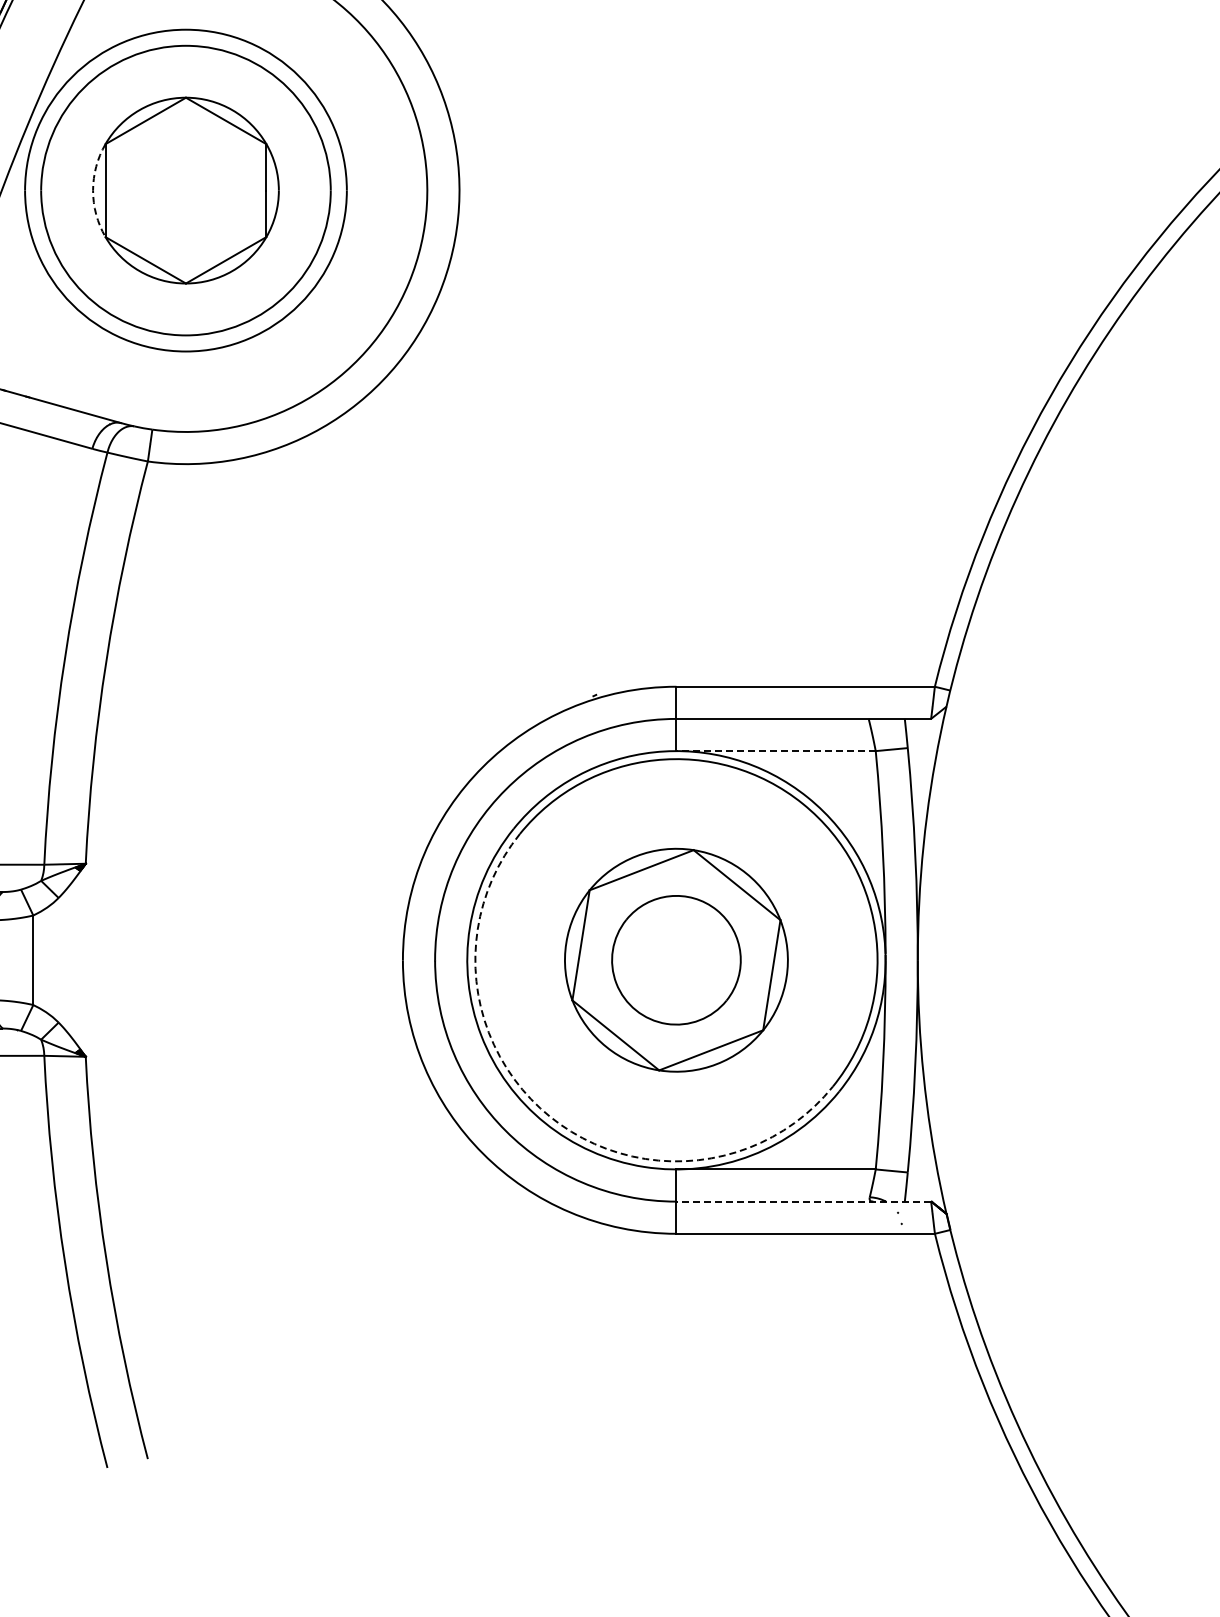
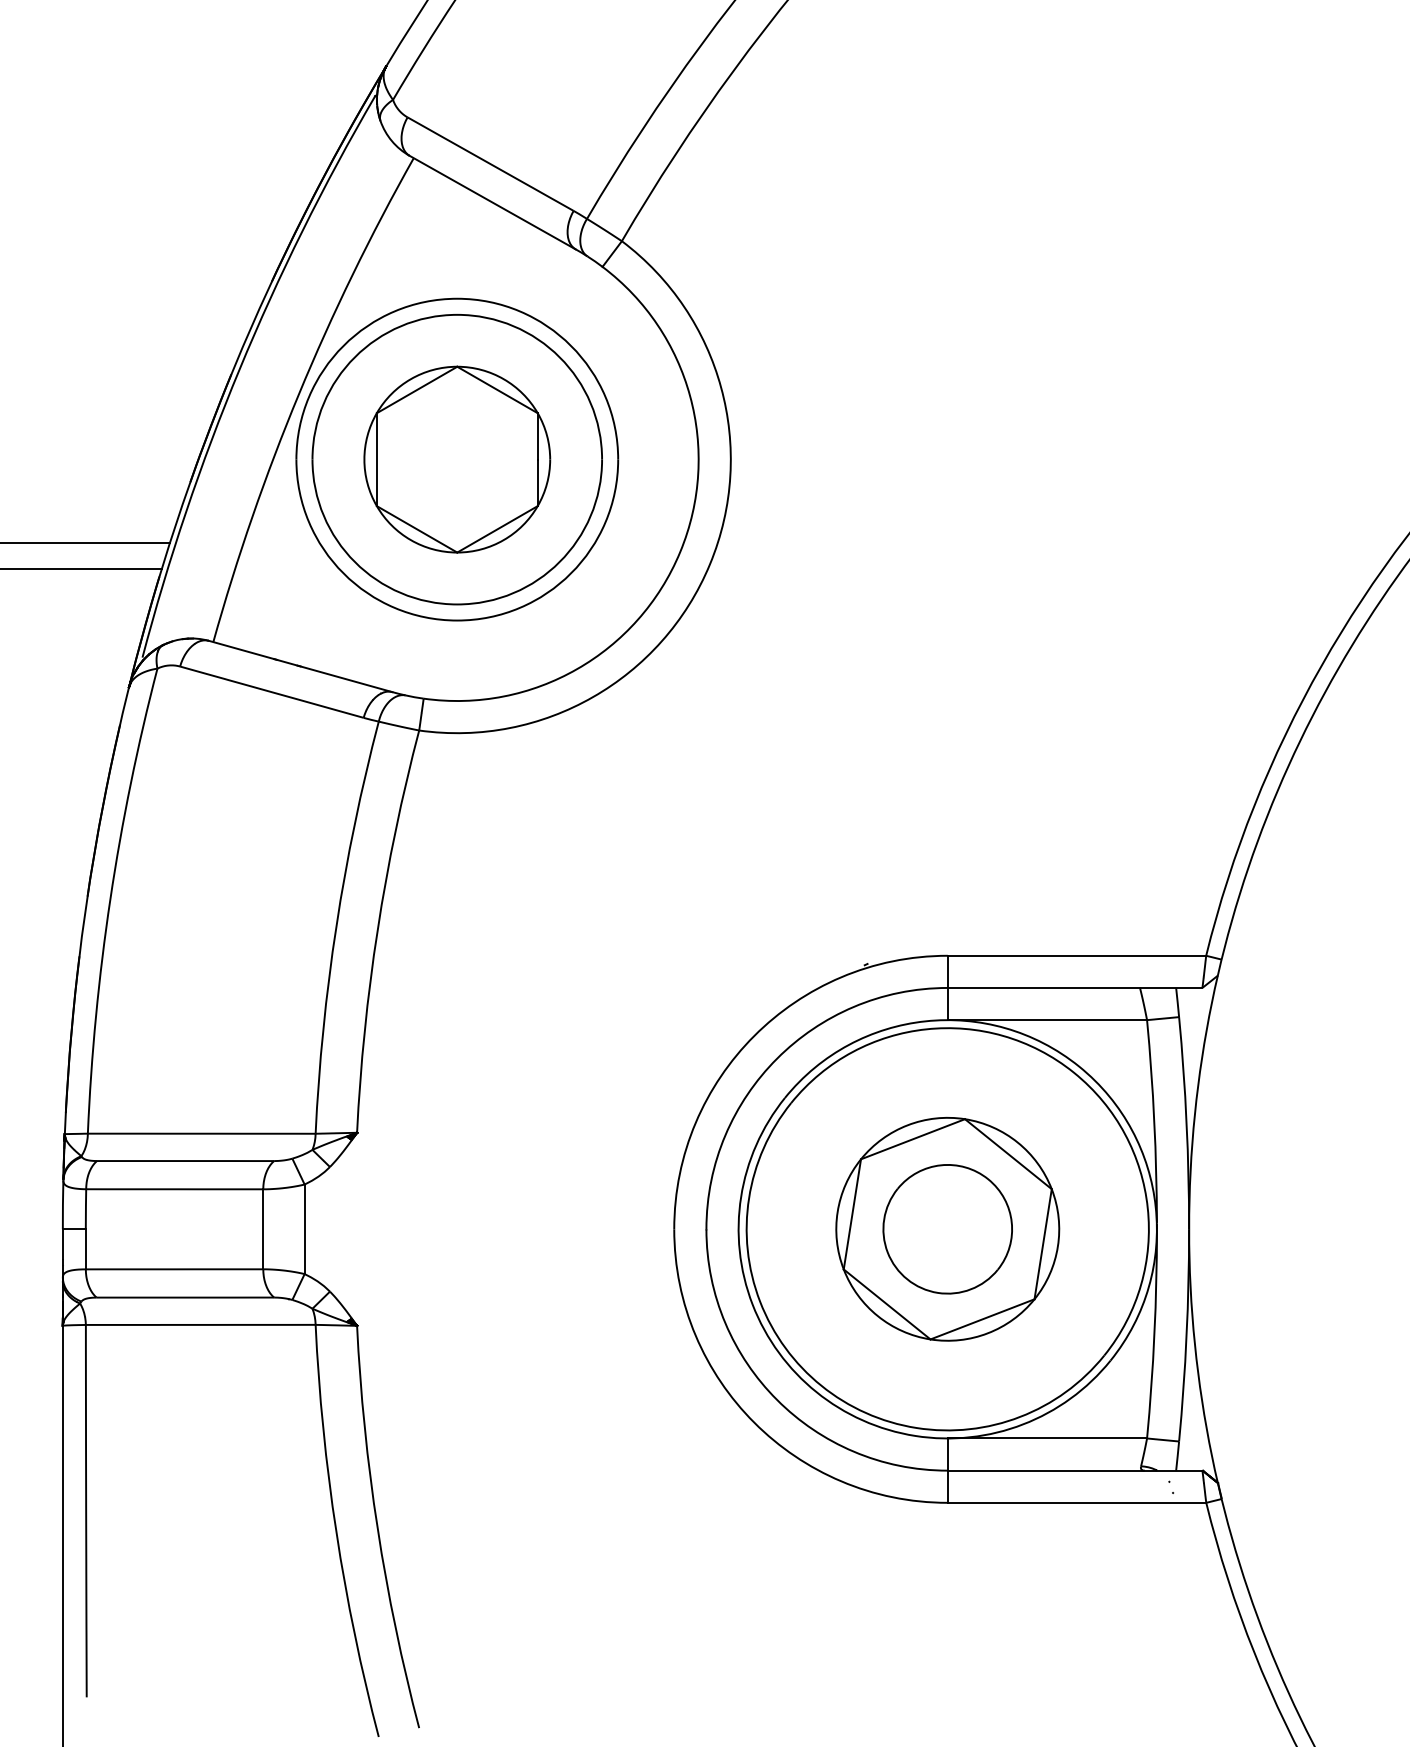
arc: (93, 190) -> (364, 459), dashed -> solid
line: (776, 751) -> (1047, 1020), dashed -> solid
arc: (550, 1116) -> (821, 1385), dashed -> solid
line: (803, 1201) -> (1074, 1470), dashed -> solid

